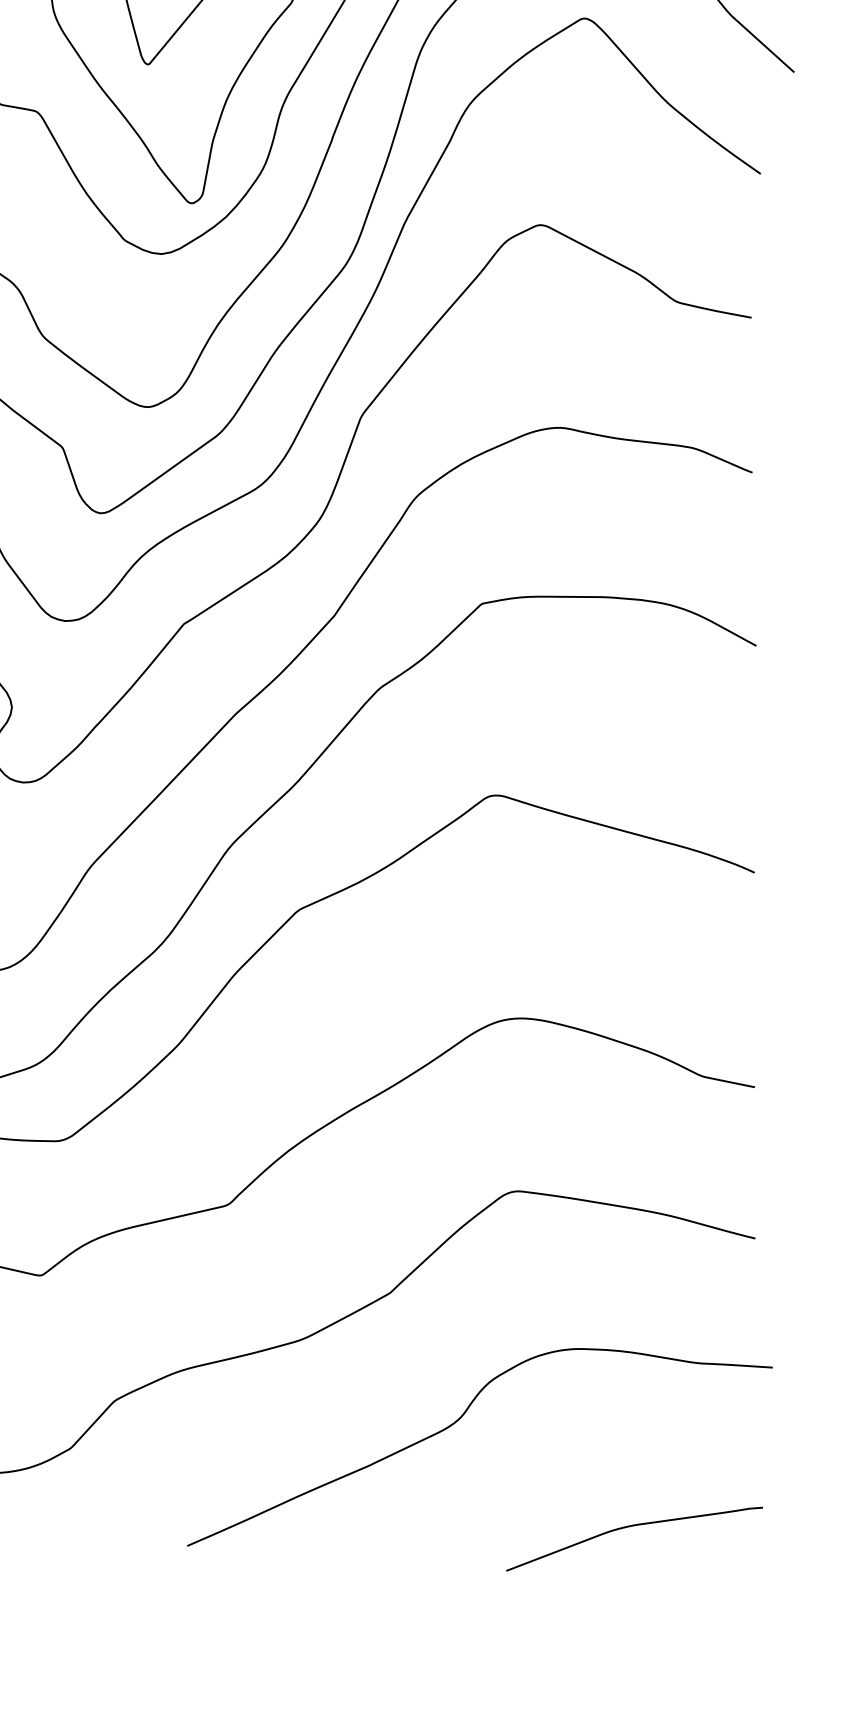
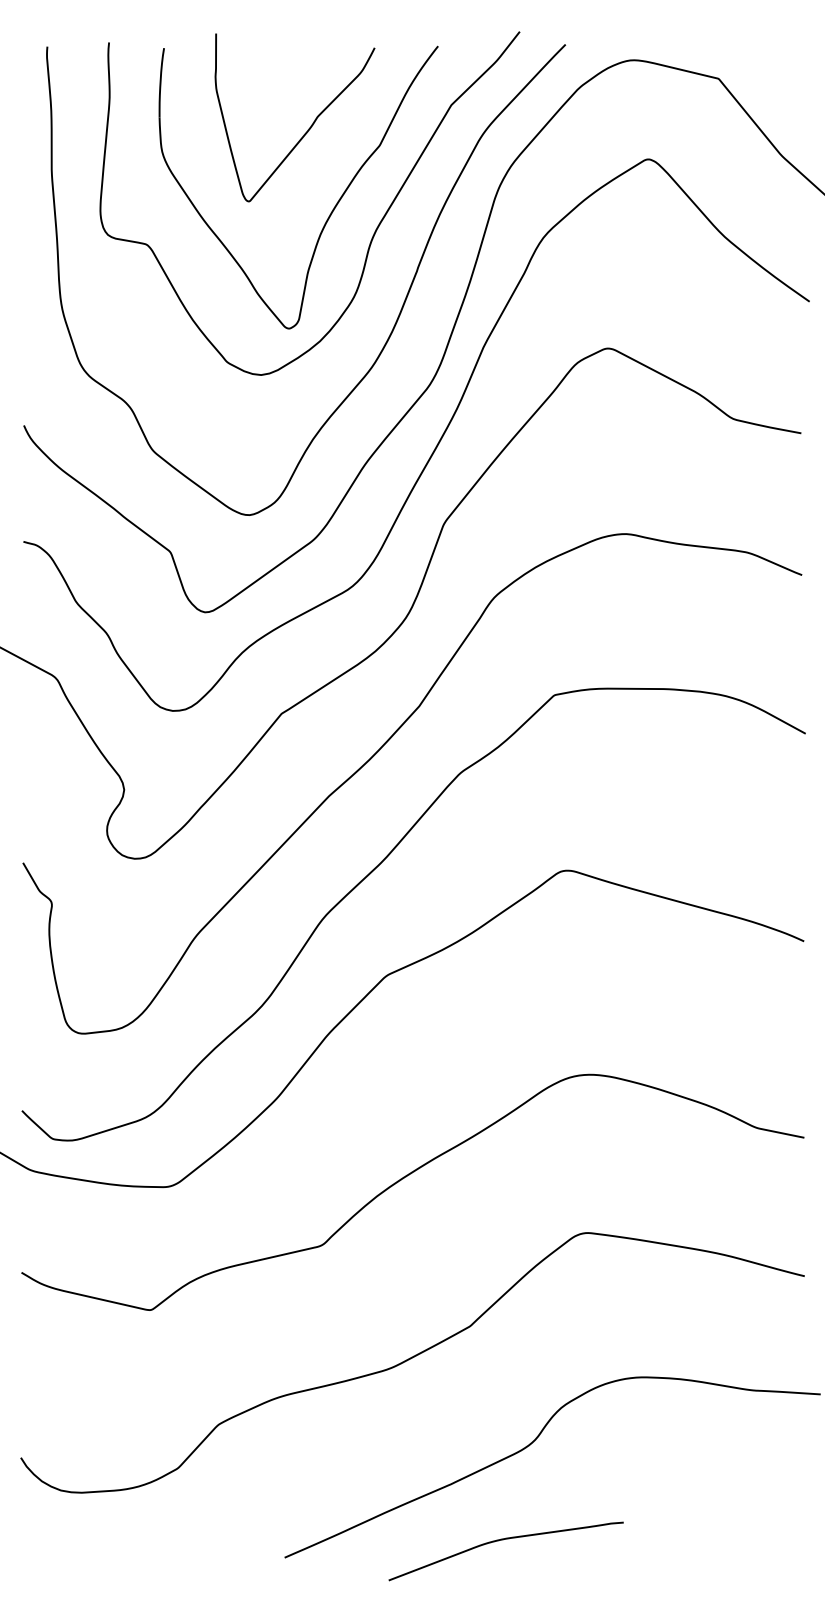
curve: (631, 1527) -> (503, 1540), moved

